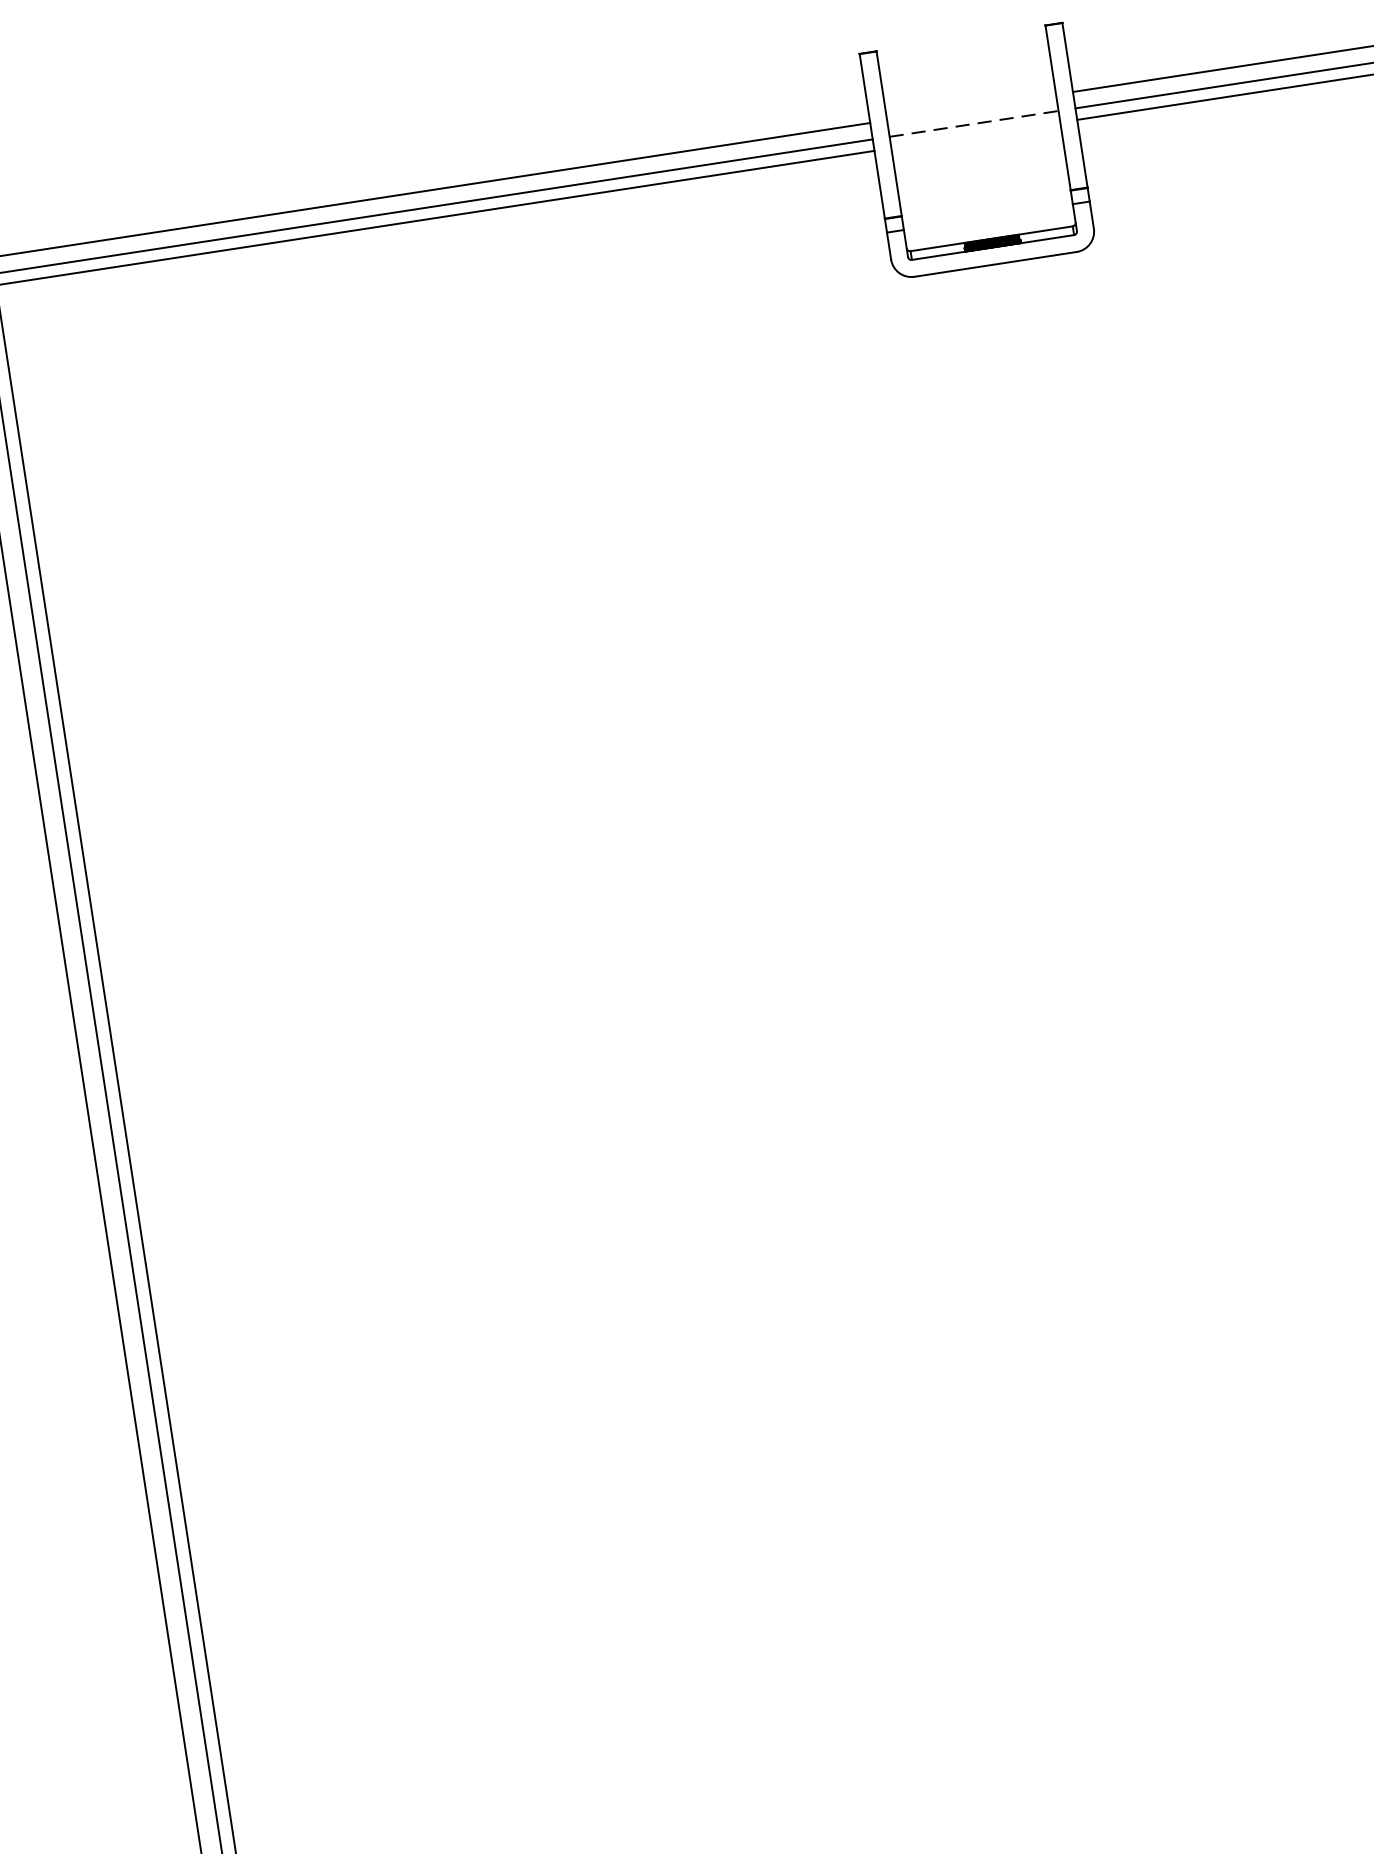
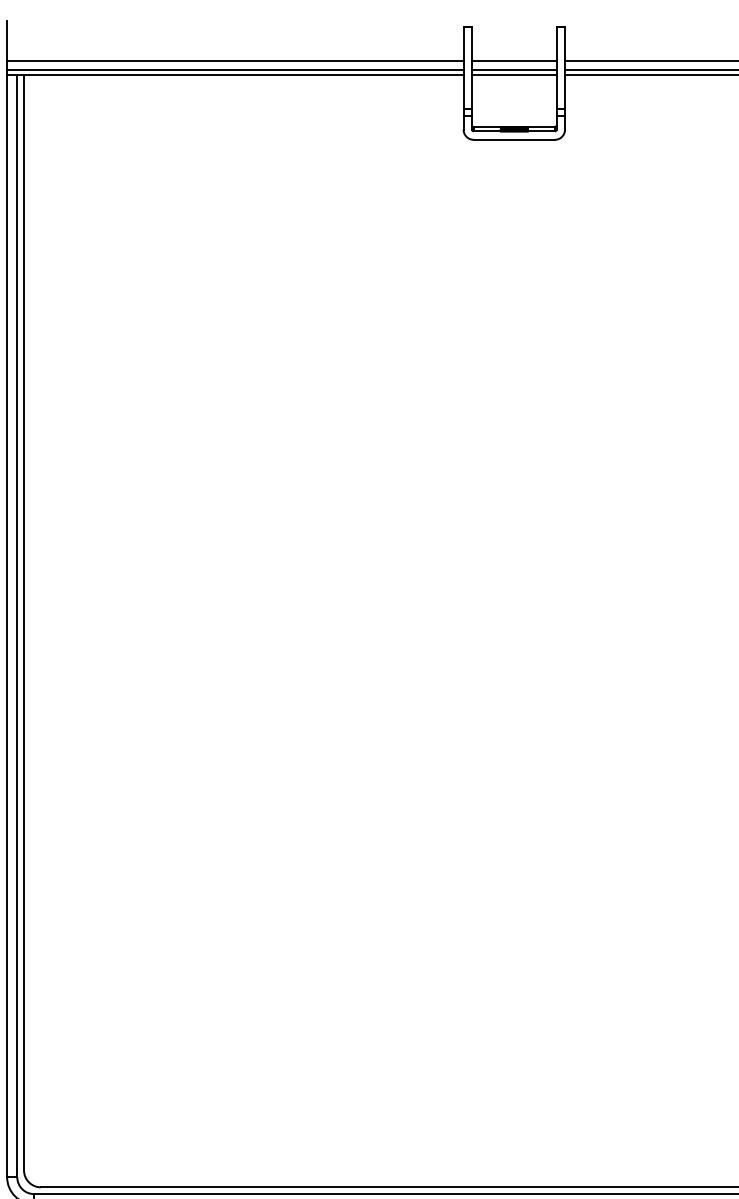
line: (972, 107) -> (514, 61), added
line: (974, 123) -> (514, 69), dashed -> solid
line: (976, 135) -> (514, 75), added

